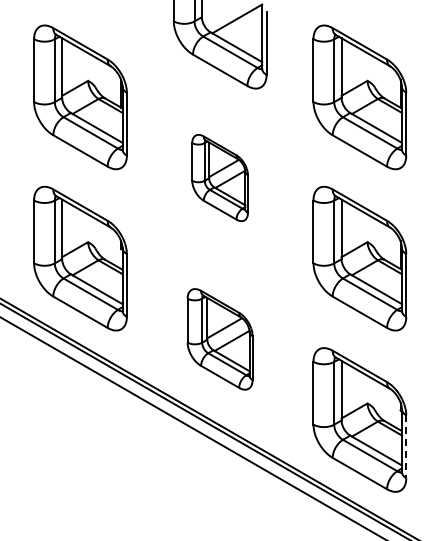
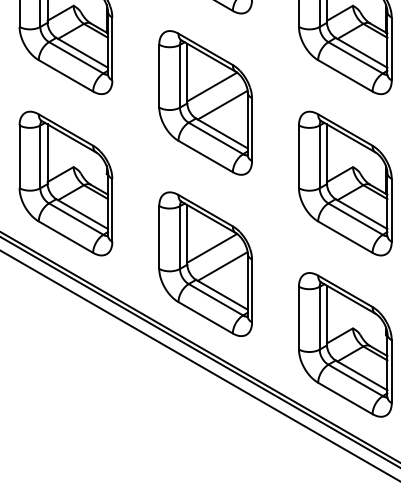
part: (219, 177) -> (204, 102), size x1.67
part: (219, 339) -> (204, 264), size x1.43
line: (406, 447) -> (391, 372), dashed -> solid

